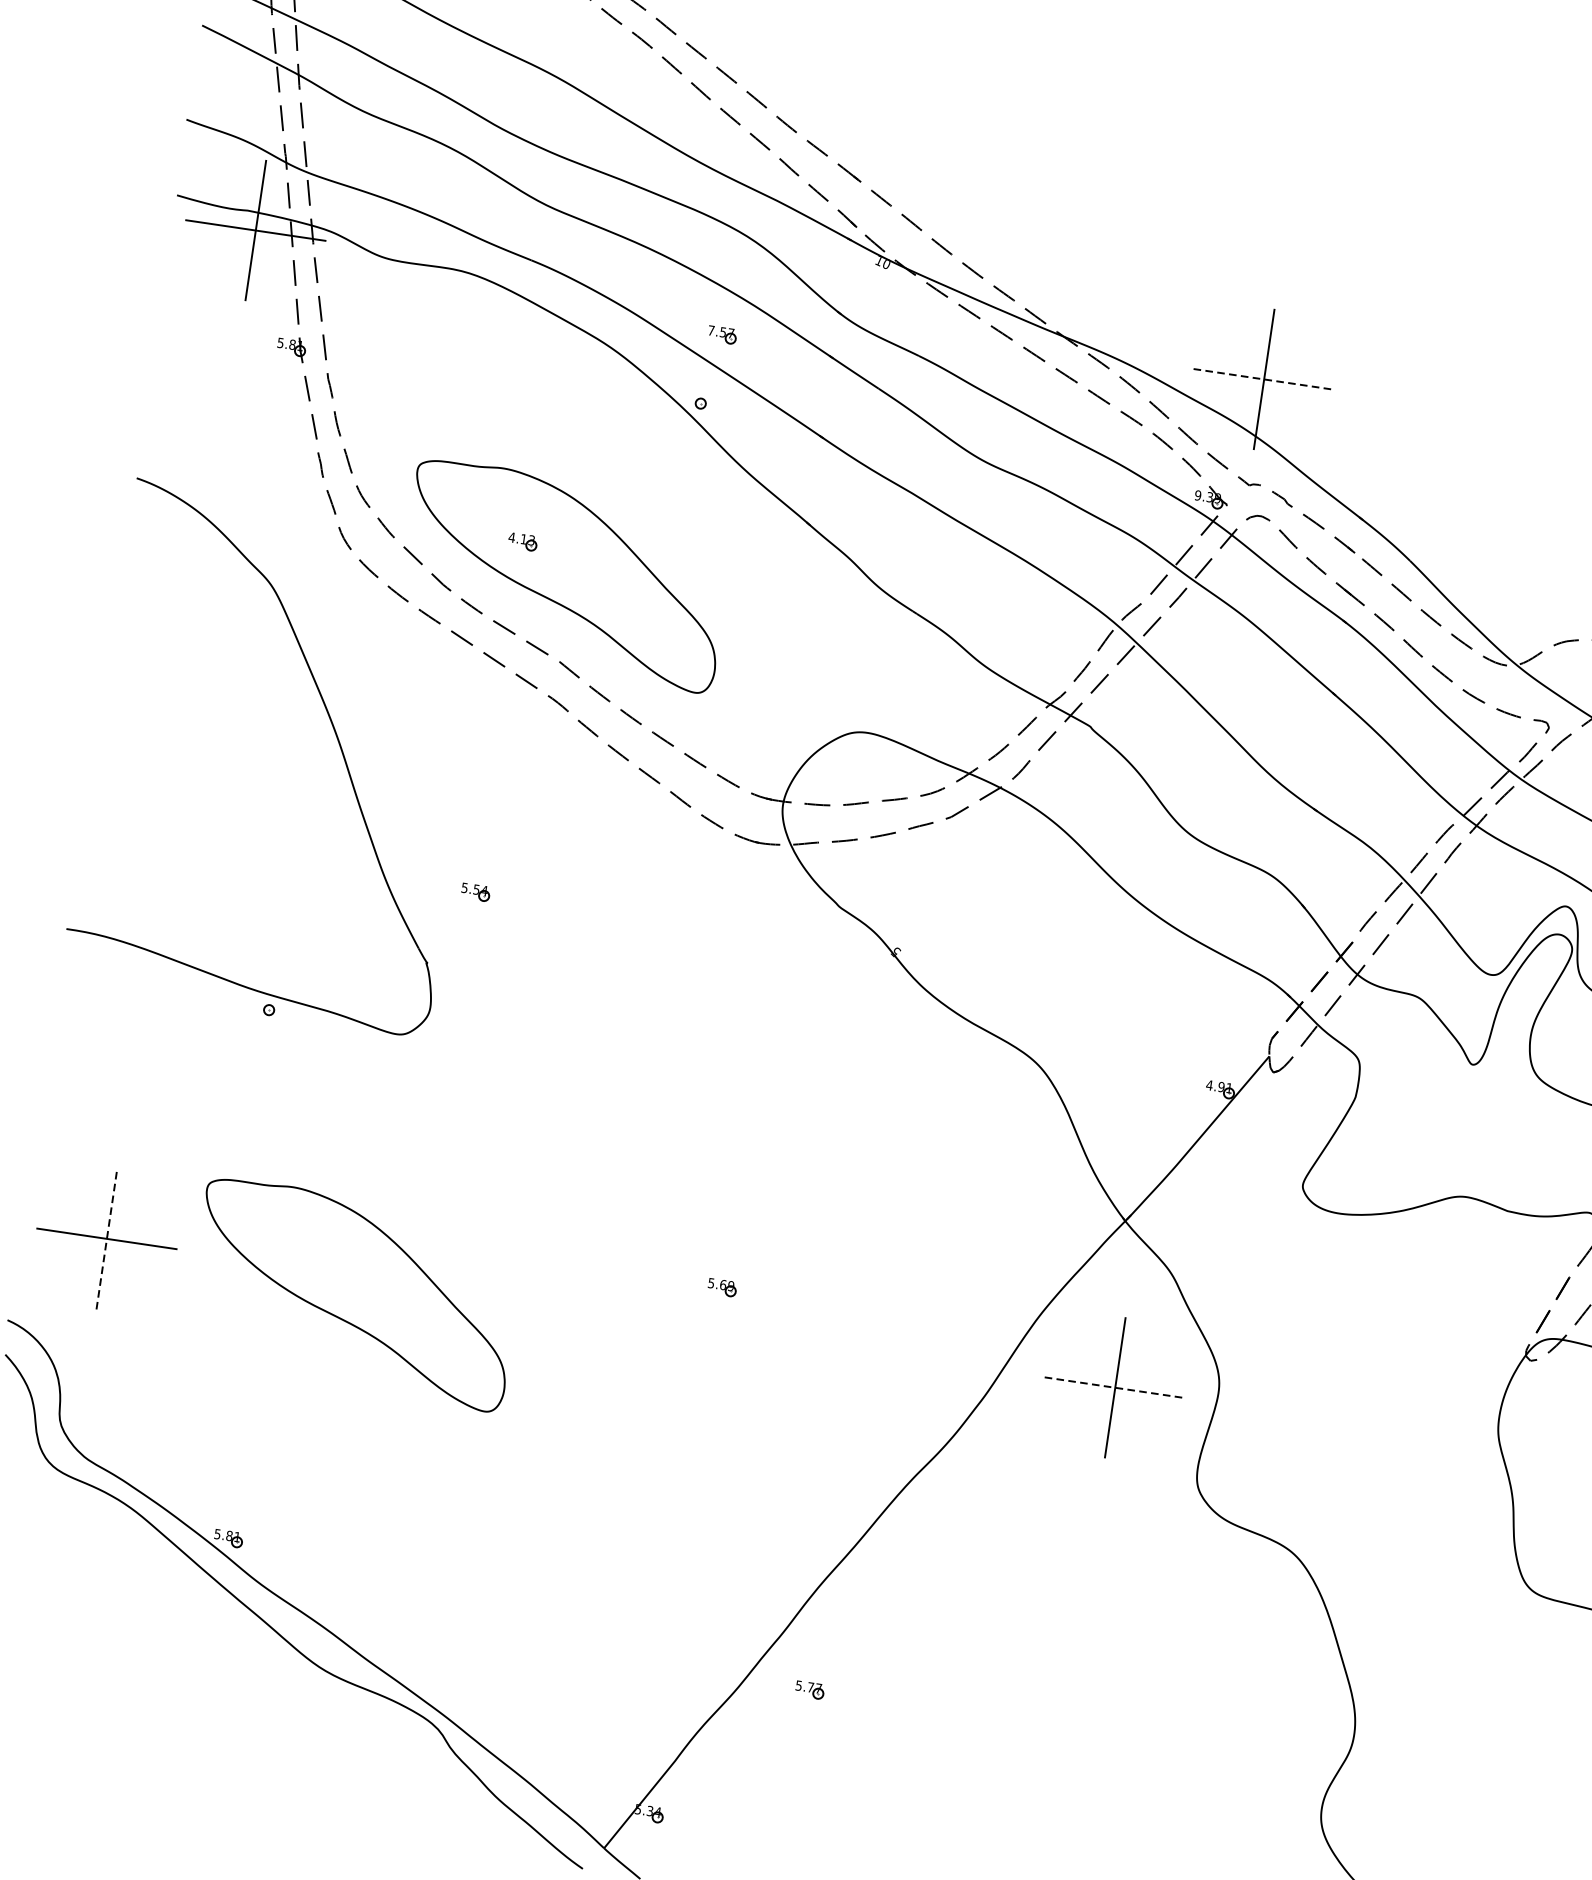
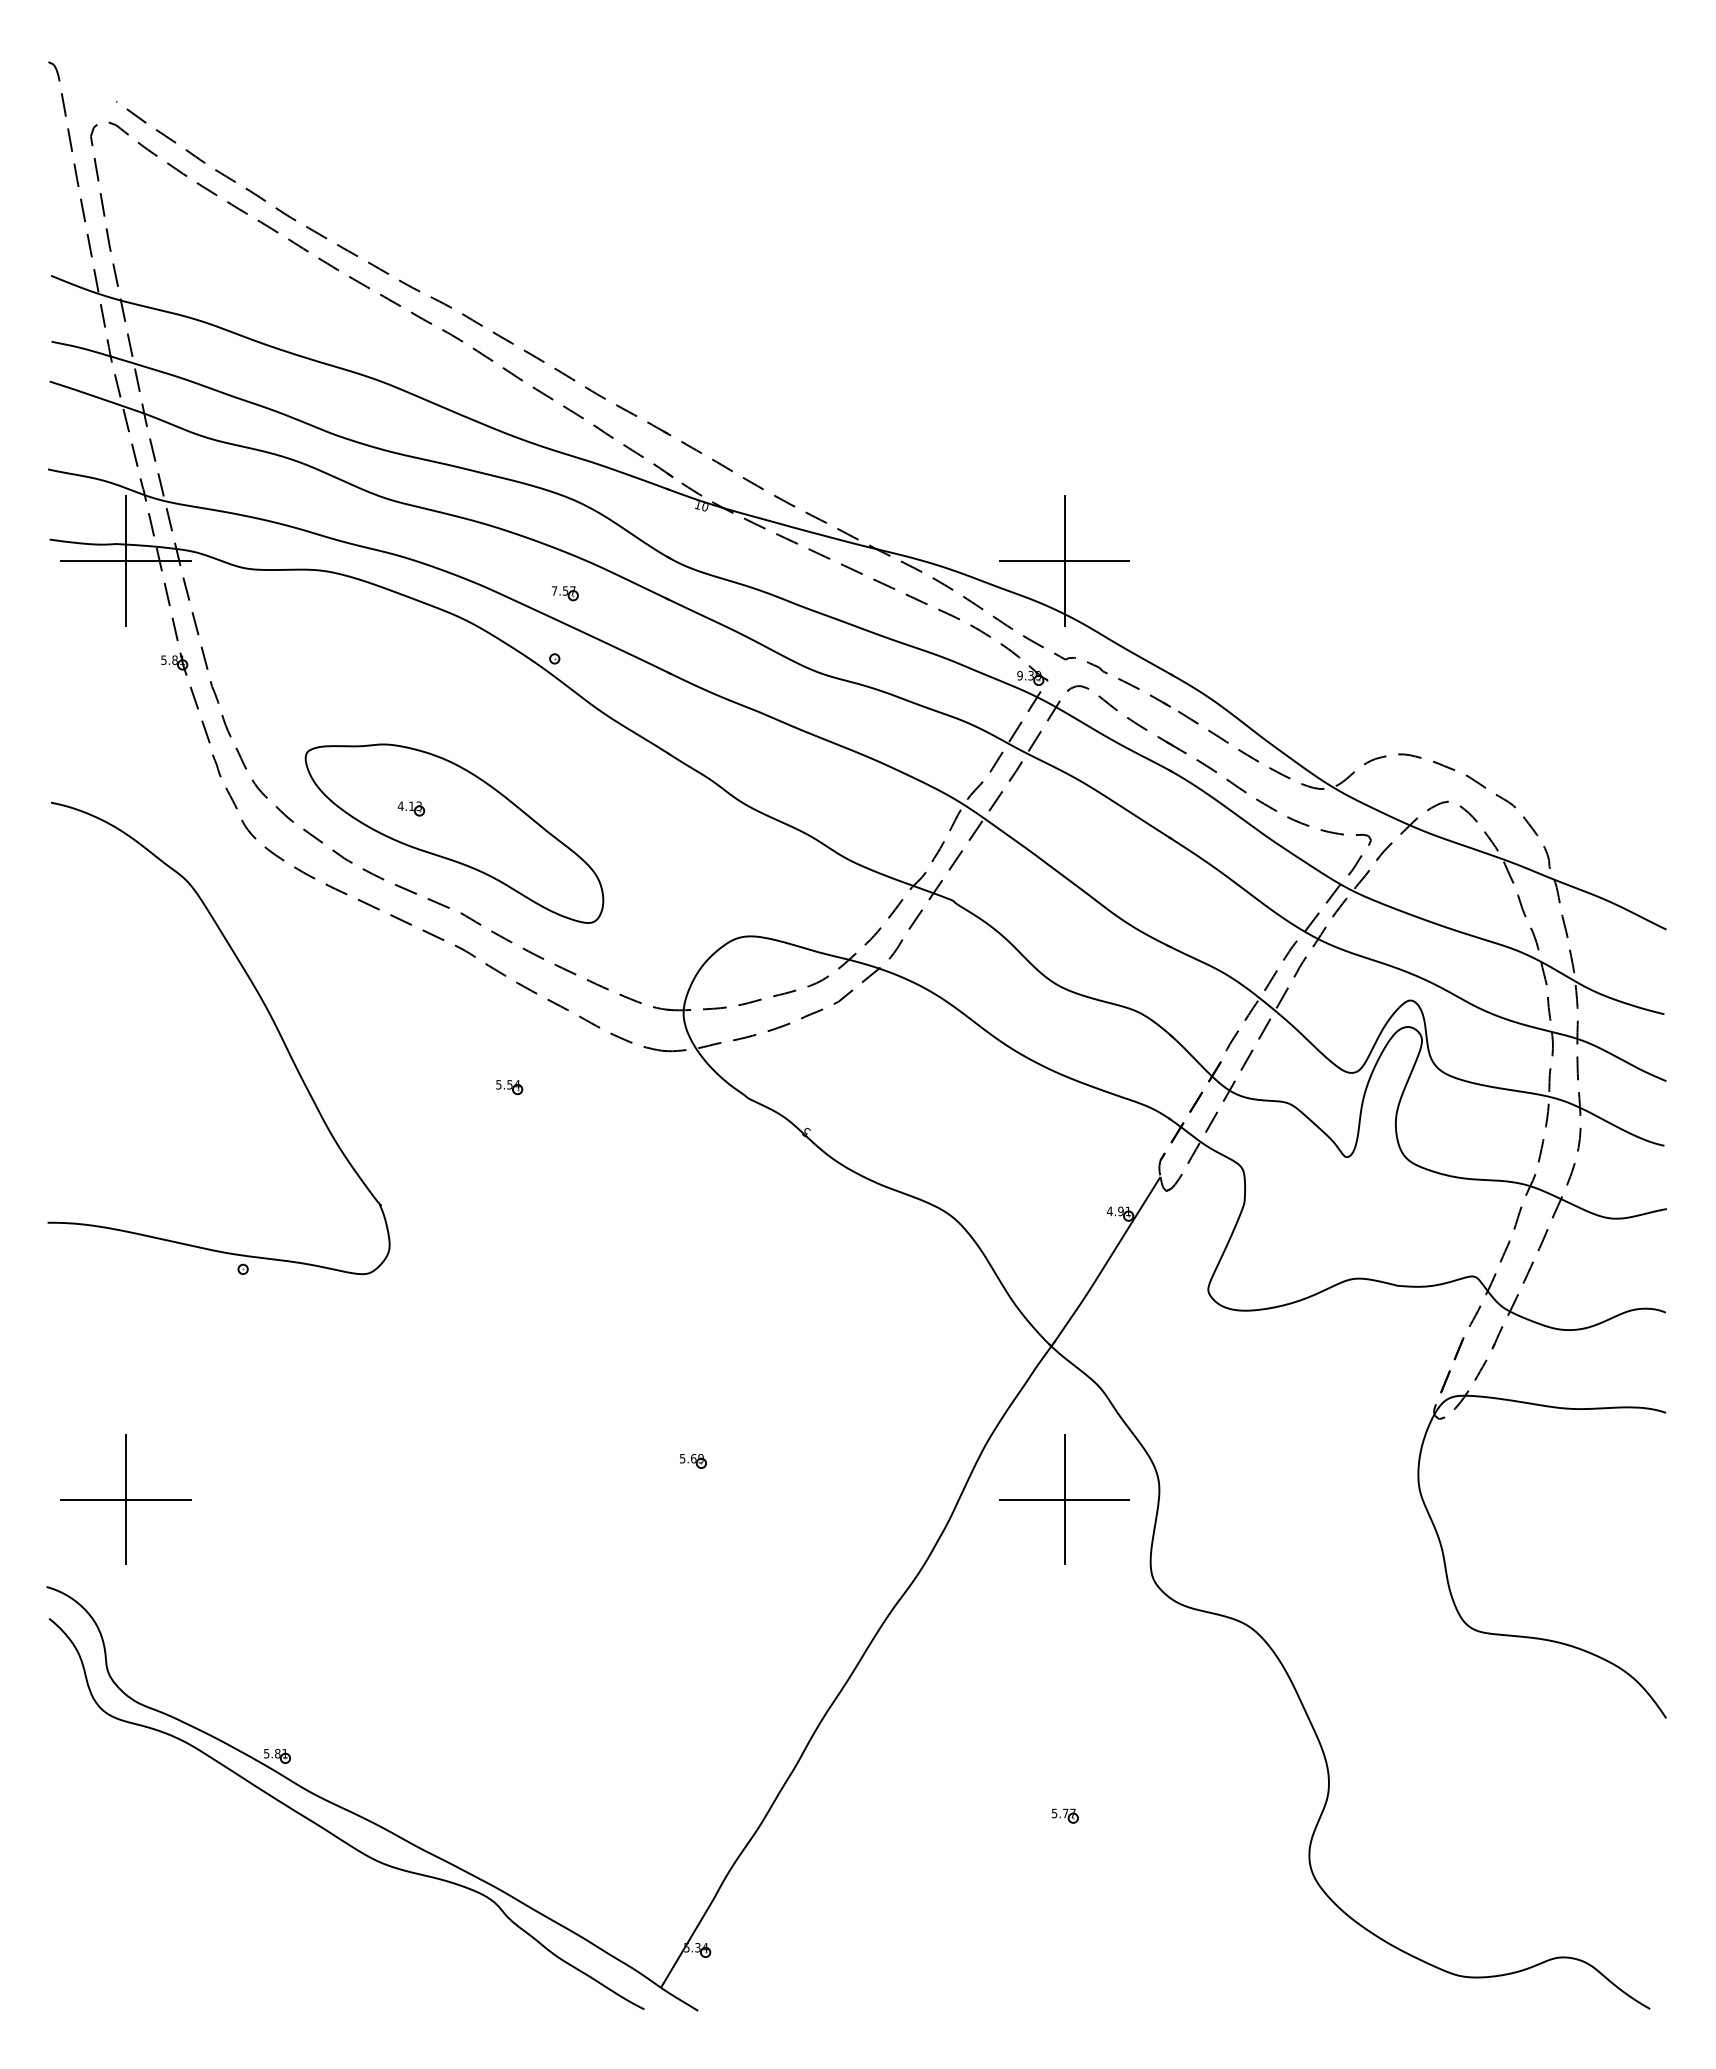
line: (1263, 379) -> (1064, 561), dashed -> solid
part: (475, 892) -> (509, 1087), moved
line: (107, 1238) -> (126, 1499), dashed -> solid
part: (354, 1294) -> (359, 1516), removed
line: (1115, 1387) -> (1064, 1499), dashed -> solid
part: (809, 1689) -> (1064, 1815), moved

